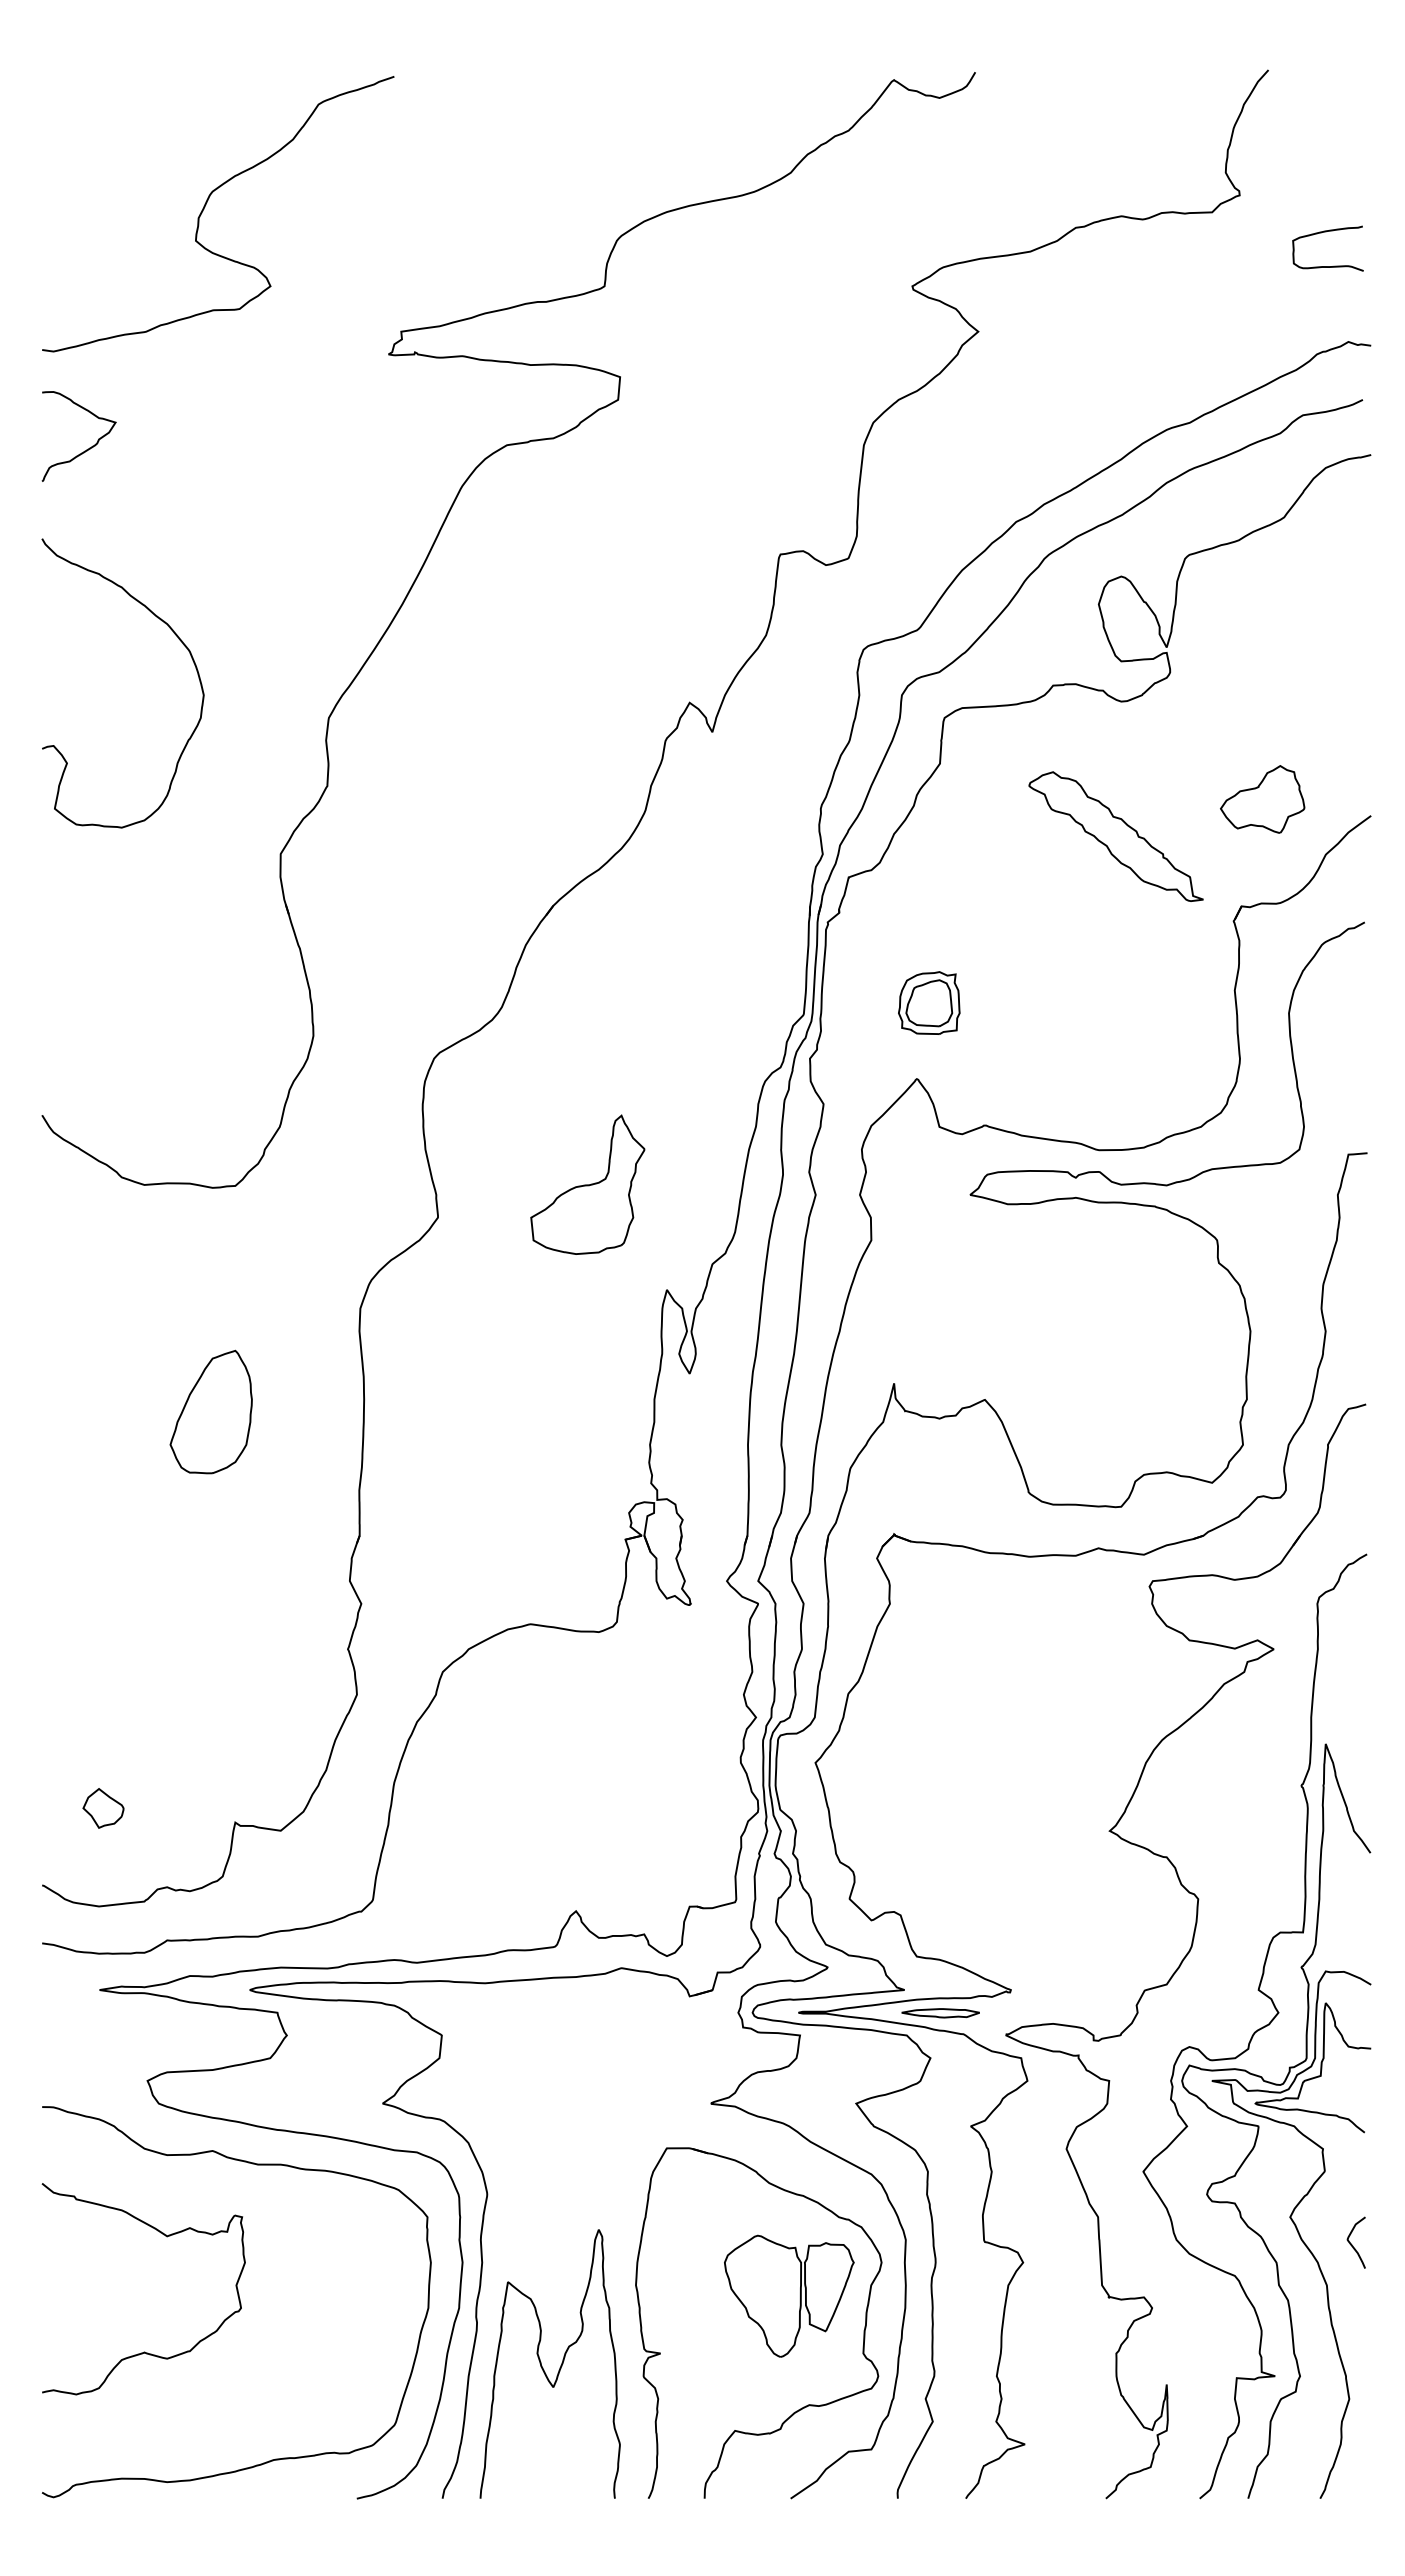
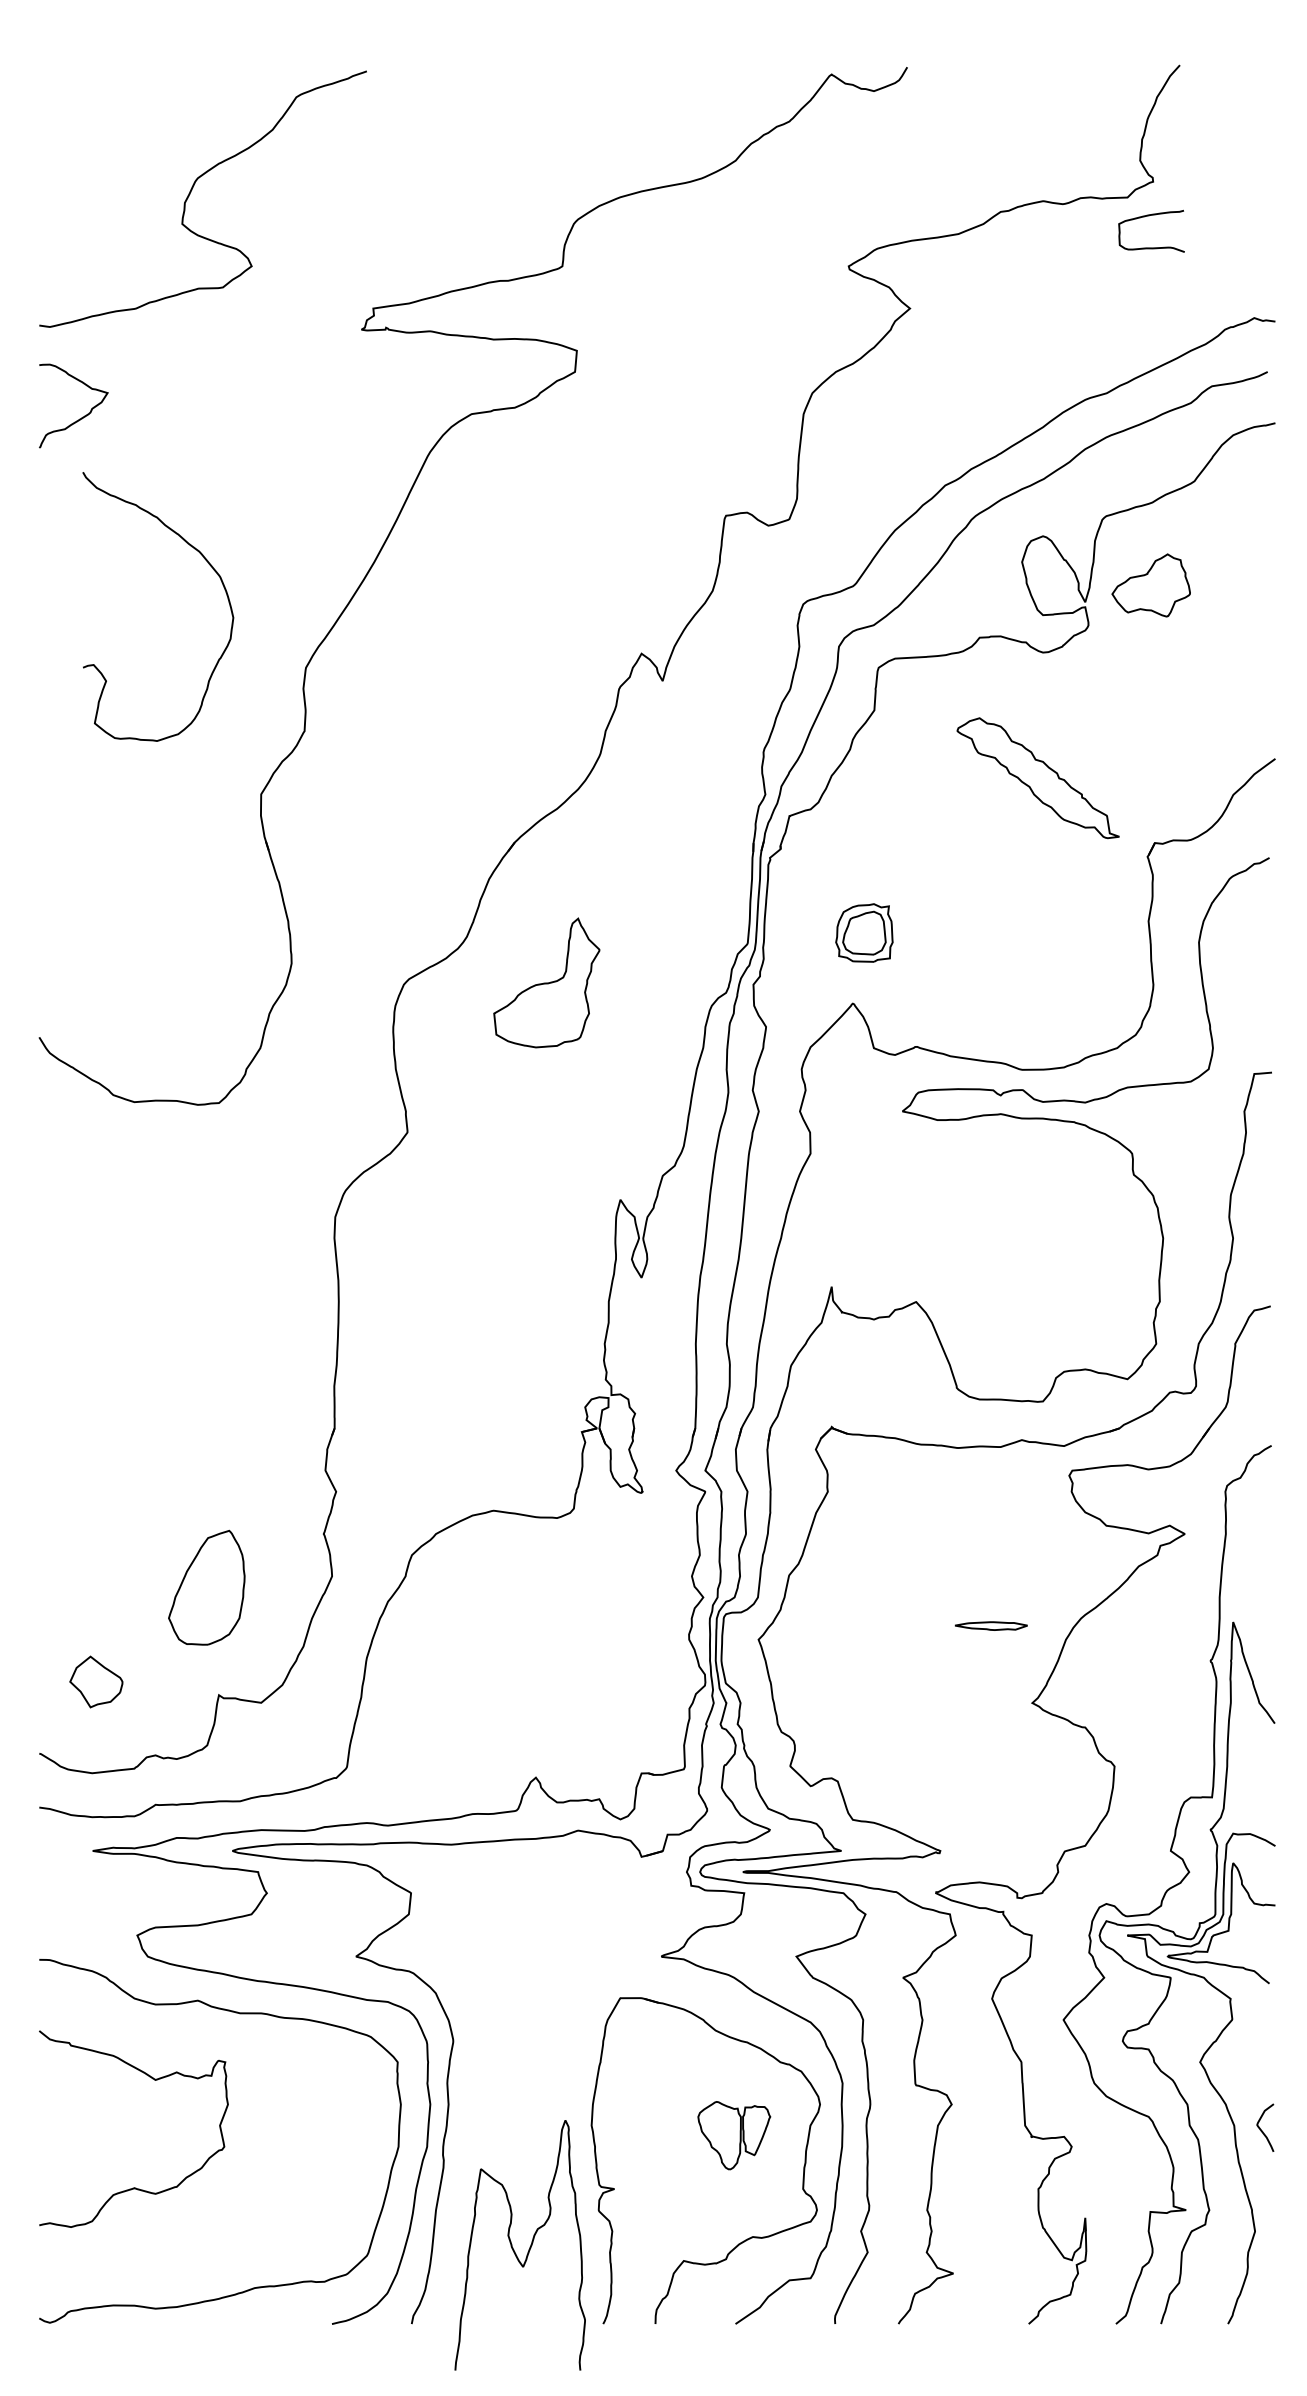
curve: (1326, 232) -> (1150, 216), moved
curve: (178, 639) -> (209, 565), moved
part: (1262, 799) -> (1151, 585), moved
part: (587, 1184) -> (546, 982), moved
part: (210, 1411) -> (206, 1587), moved
part: (103, 1808) -> (96, 1682), size x1.4
part: (940, 2013) -> (991, 1626), moved
curve: (1352, 2244) -> (1261, 2129), moved
part: (789, 2295) -> (734, 2135), size x0.6
curve: (543, 2367) -> (513, 2248), moved

